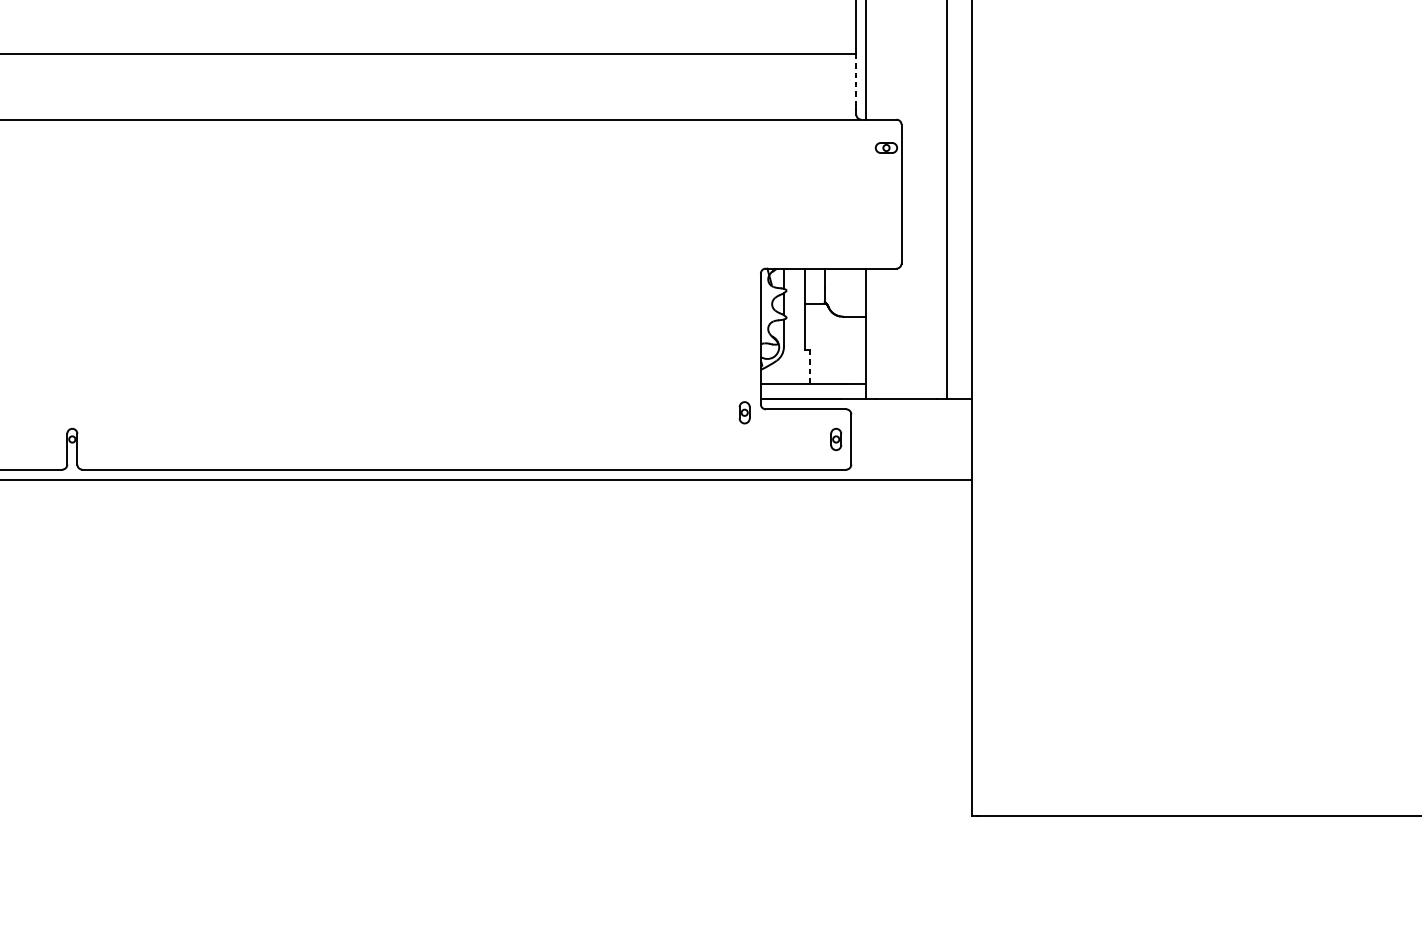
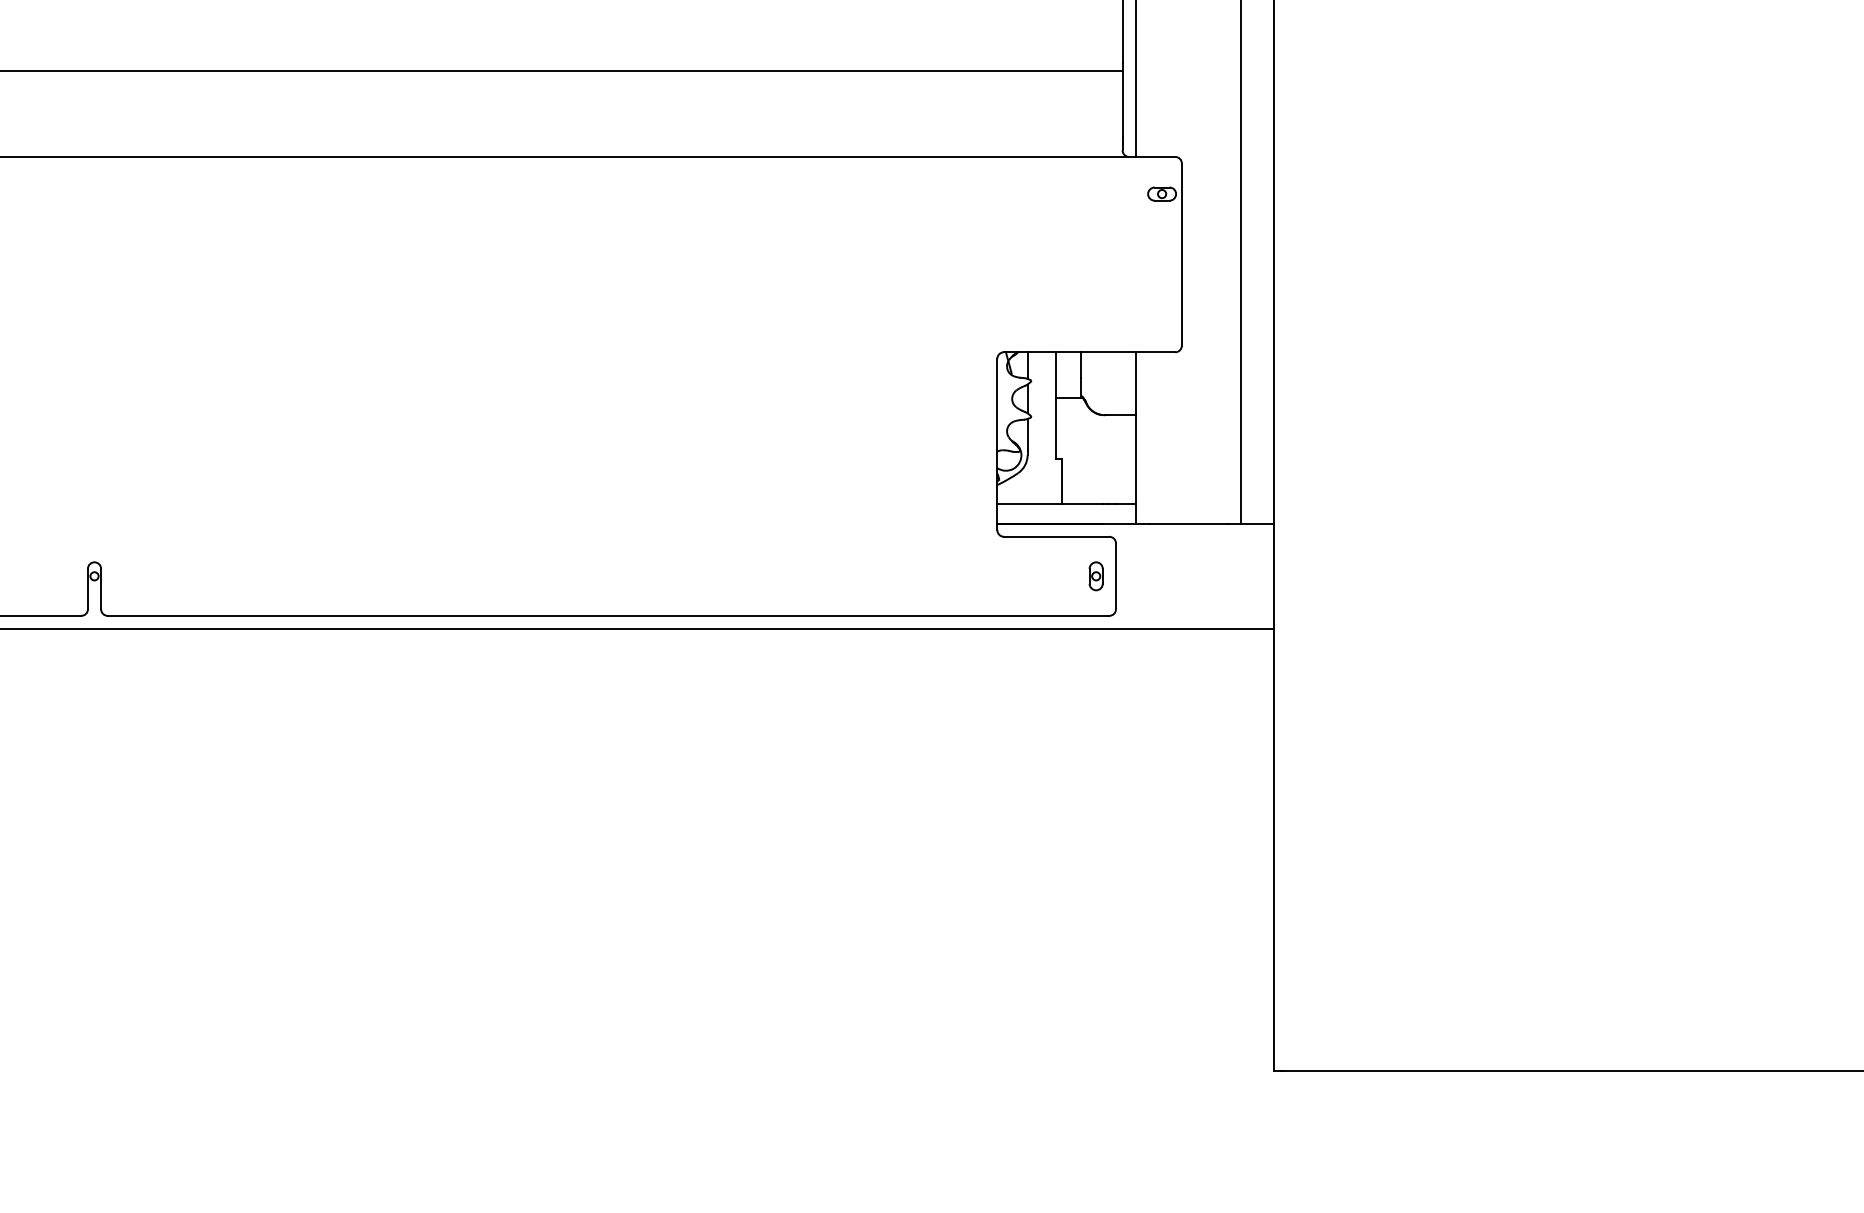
line: (856, 79) -> (1122, 104), dashed -> solid
line: (810, 367) -> (1062, 481), dashed -> solid
part: (744, 412) -> (975, 541), removed

